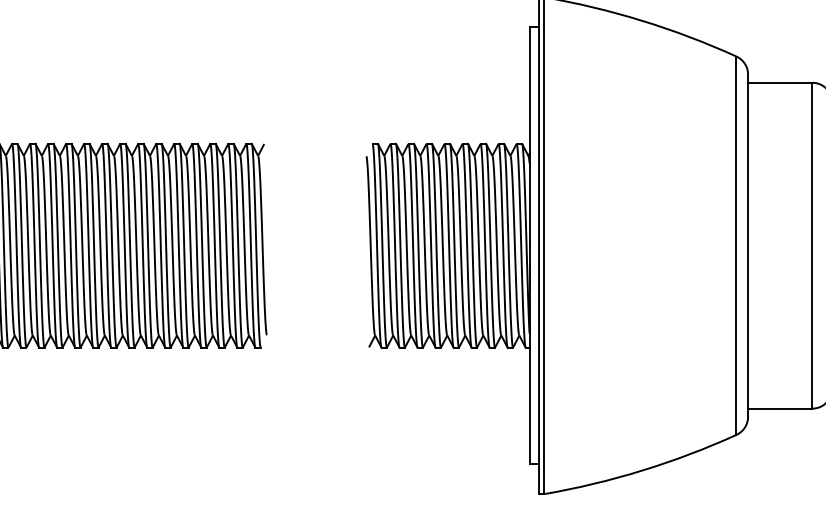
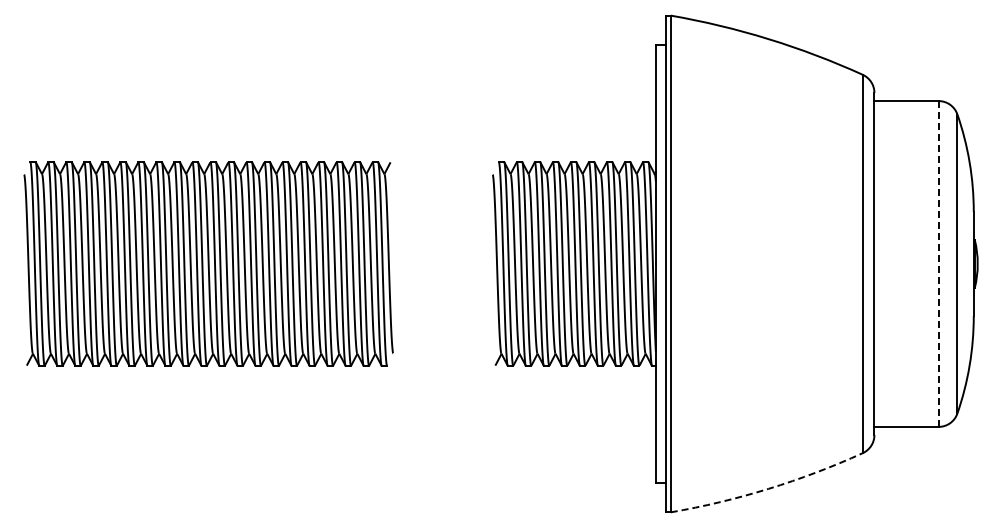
line: (812, 246) -> (938, 264), solid -> dashed
arc: (642, 470) -> (768, 488), solid -> dashed

